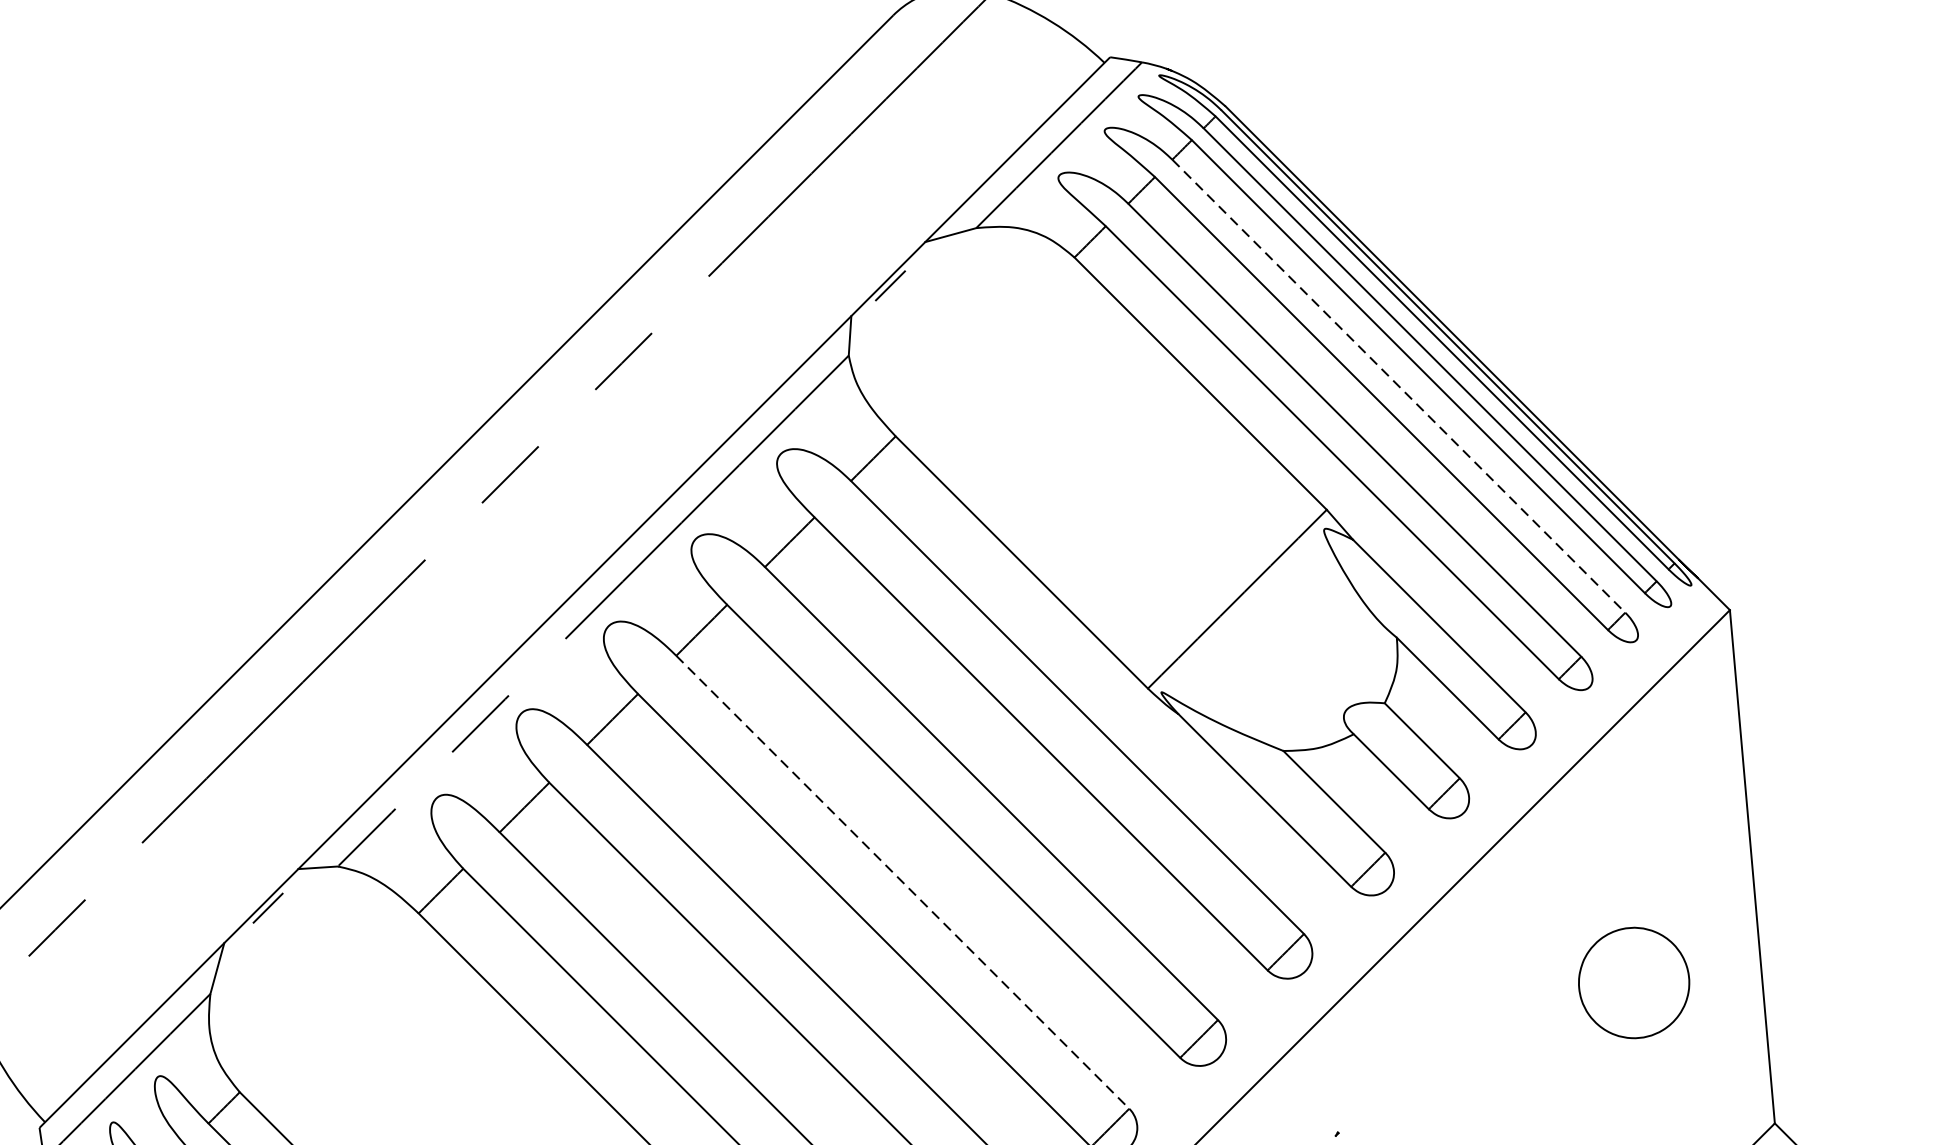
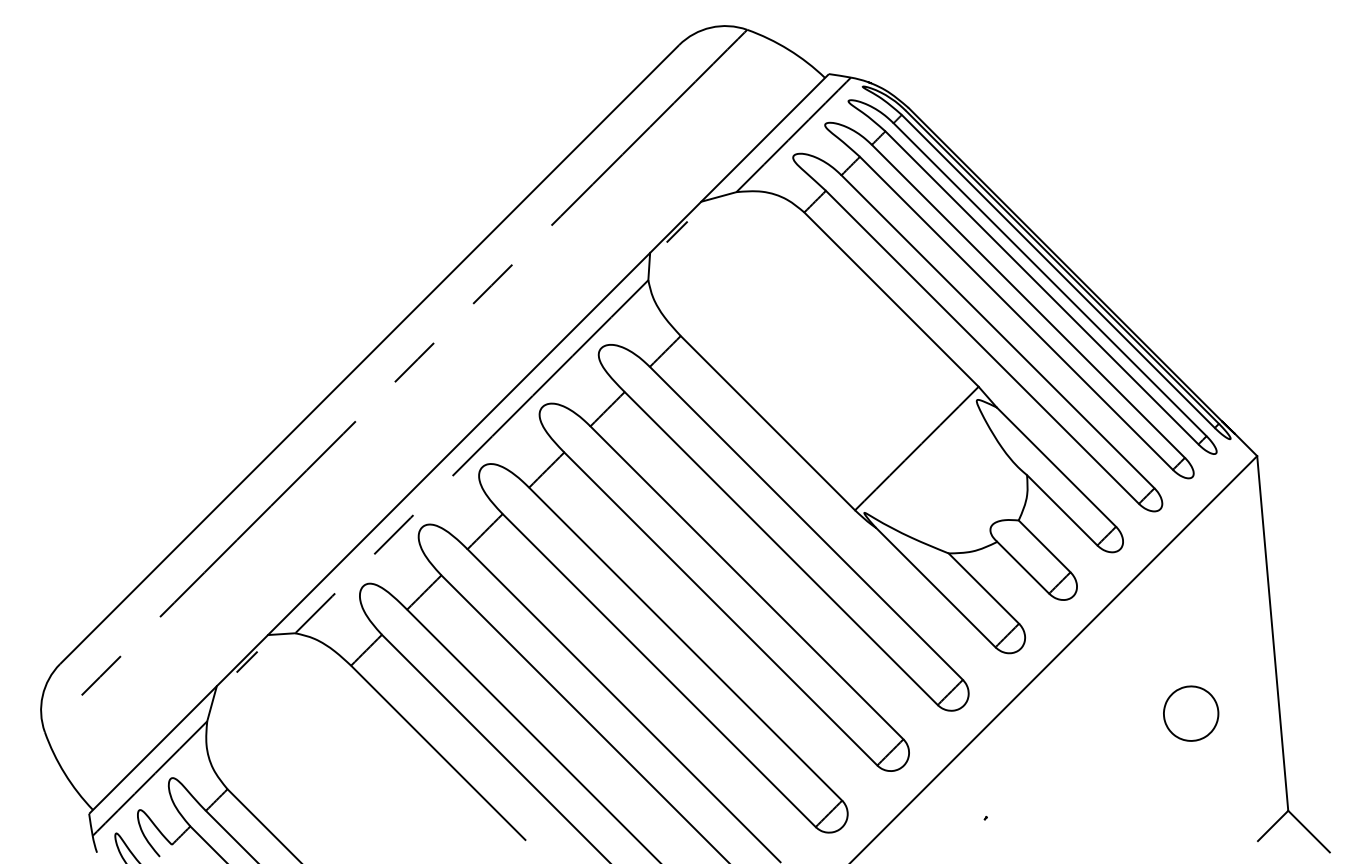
line: (1398, 386) -> (1028, 301), dashed -> solid
line: (903, 882) -> (686, 644), dashed -> solid
part: (1634, 982) -> (1191, 713), size x0.71

